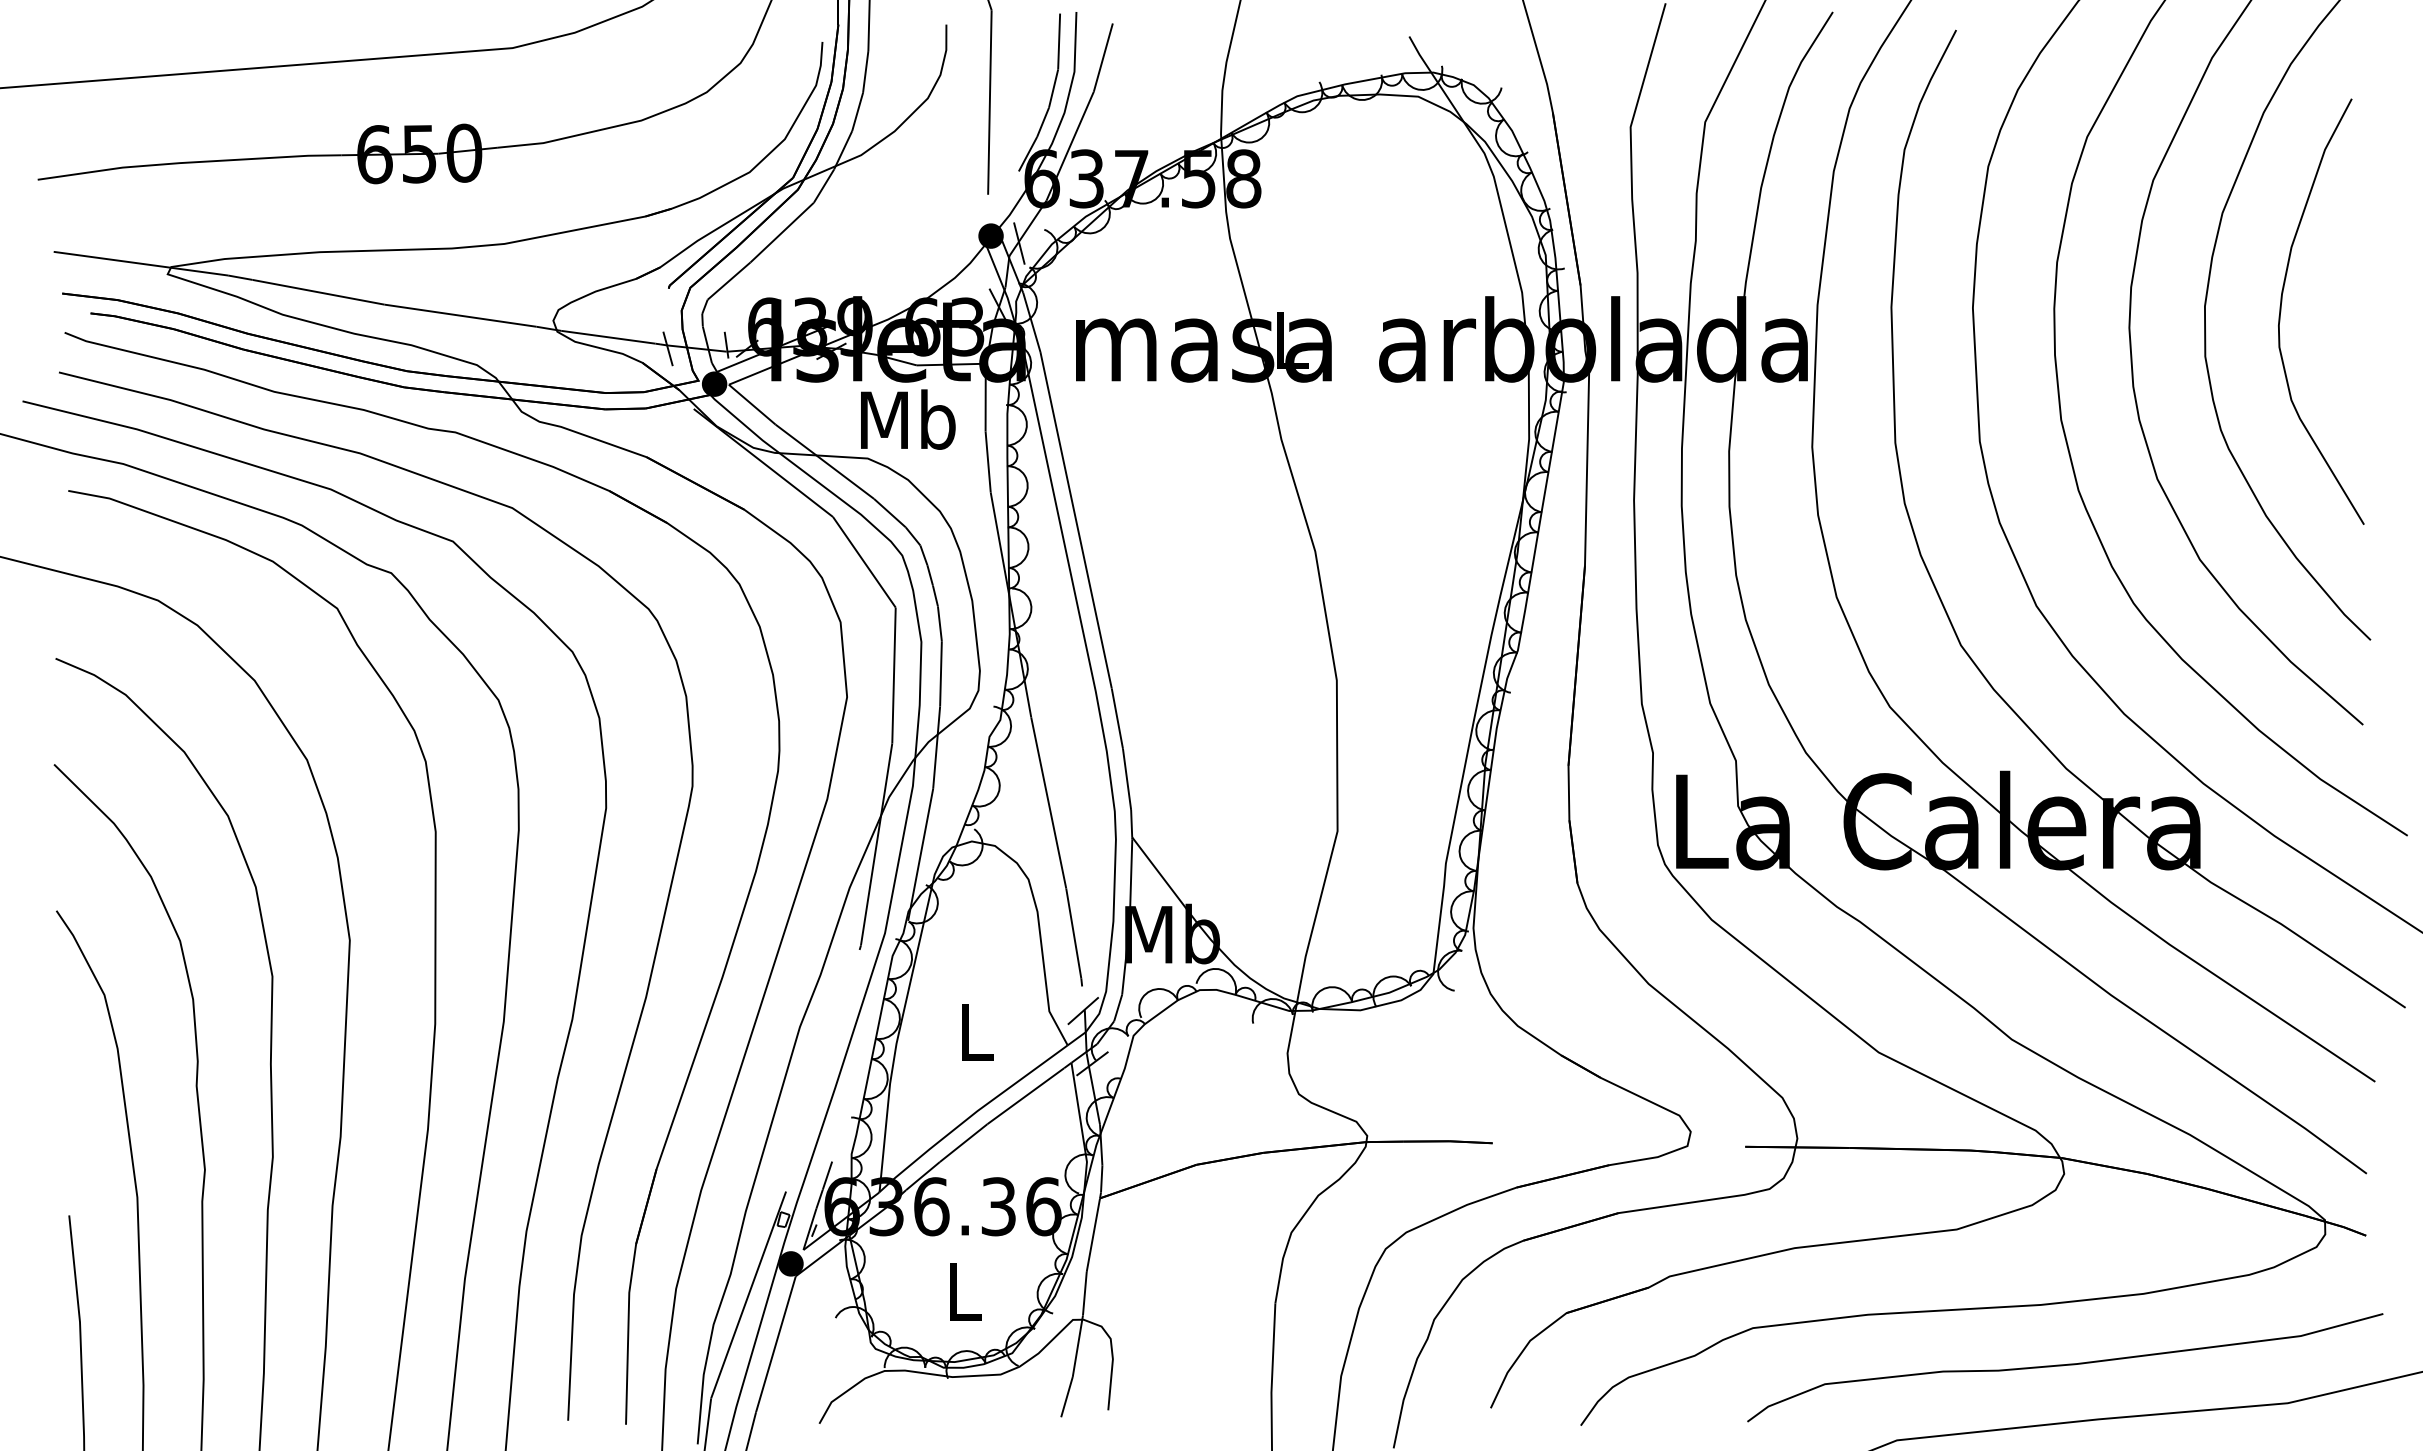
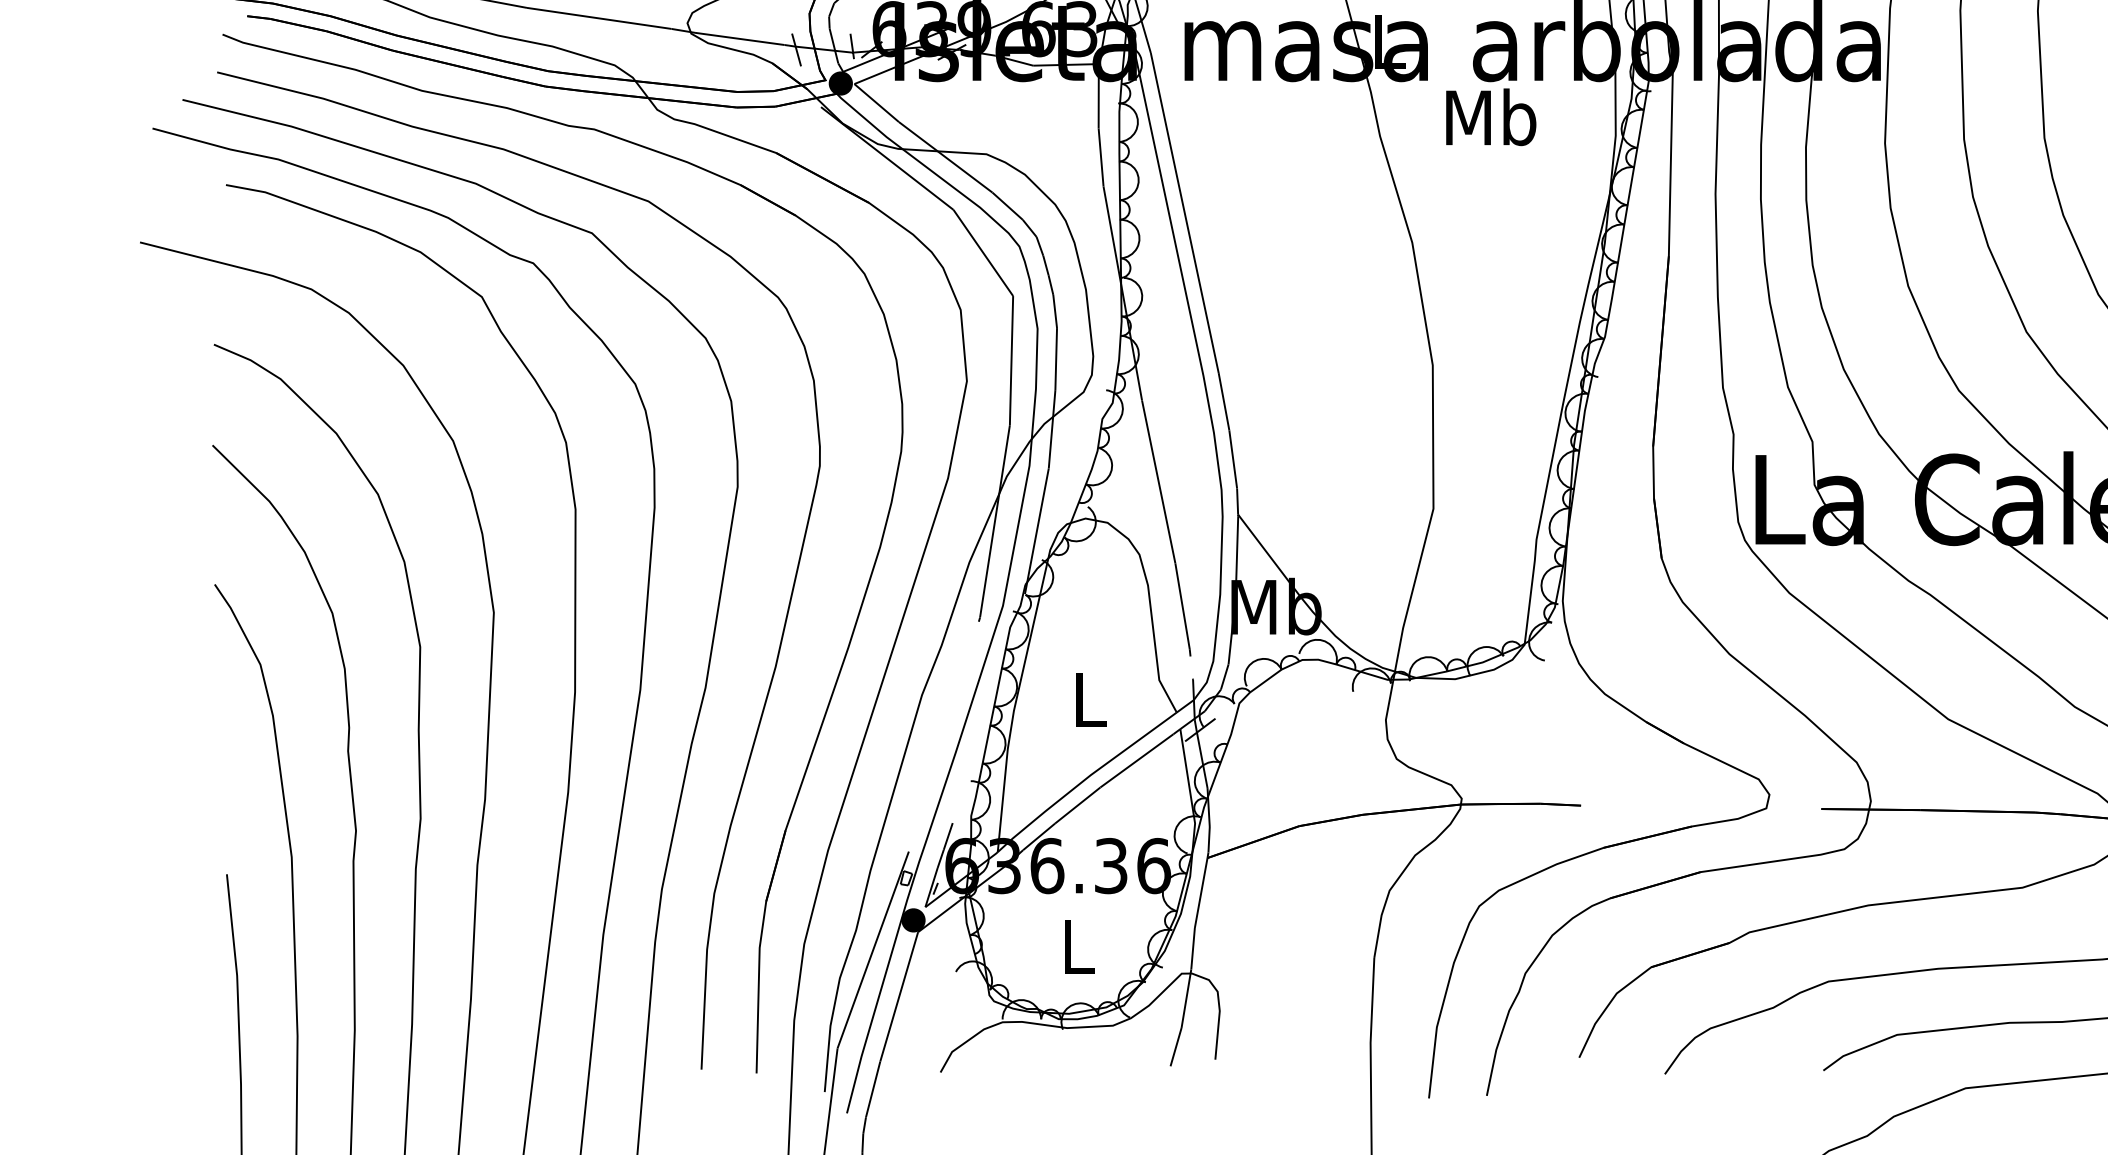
text: (908, 419) -> (1491, 117), moved
line: (1082, 1010) -> (1190, 679), removed

